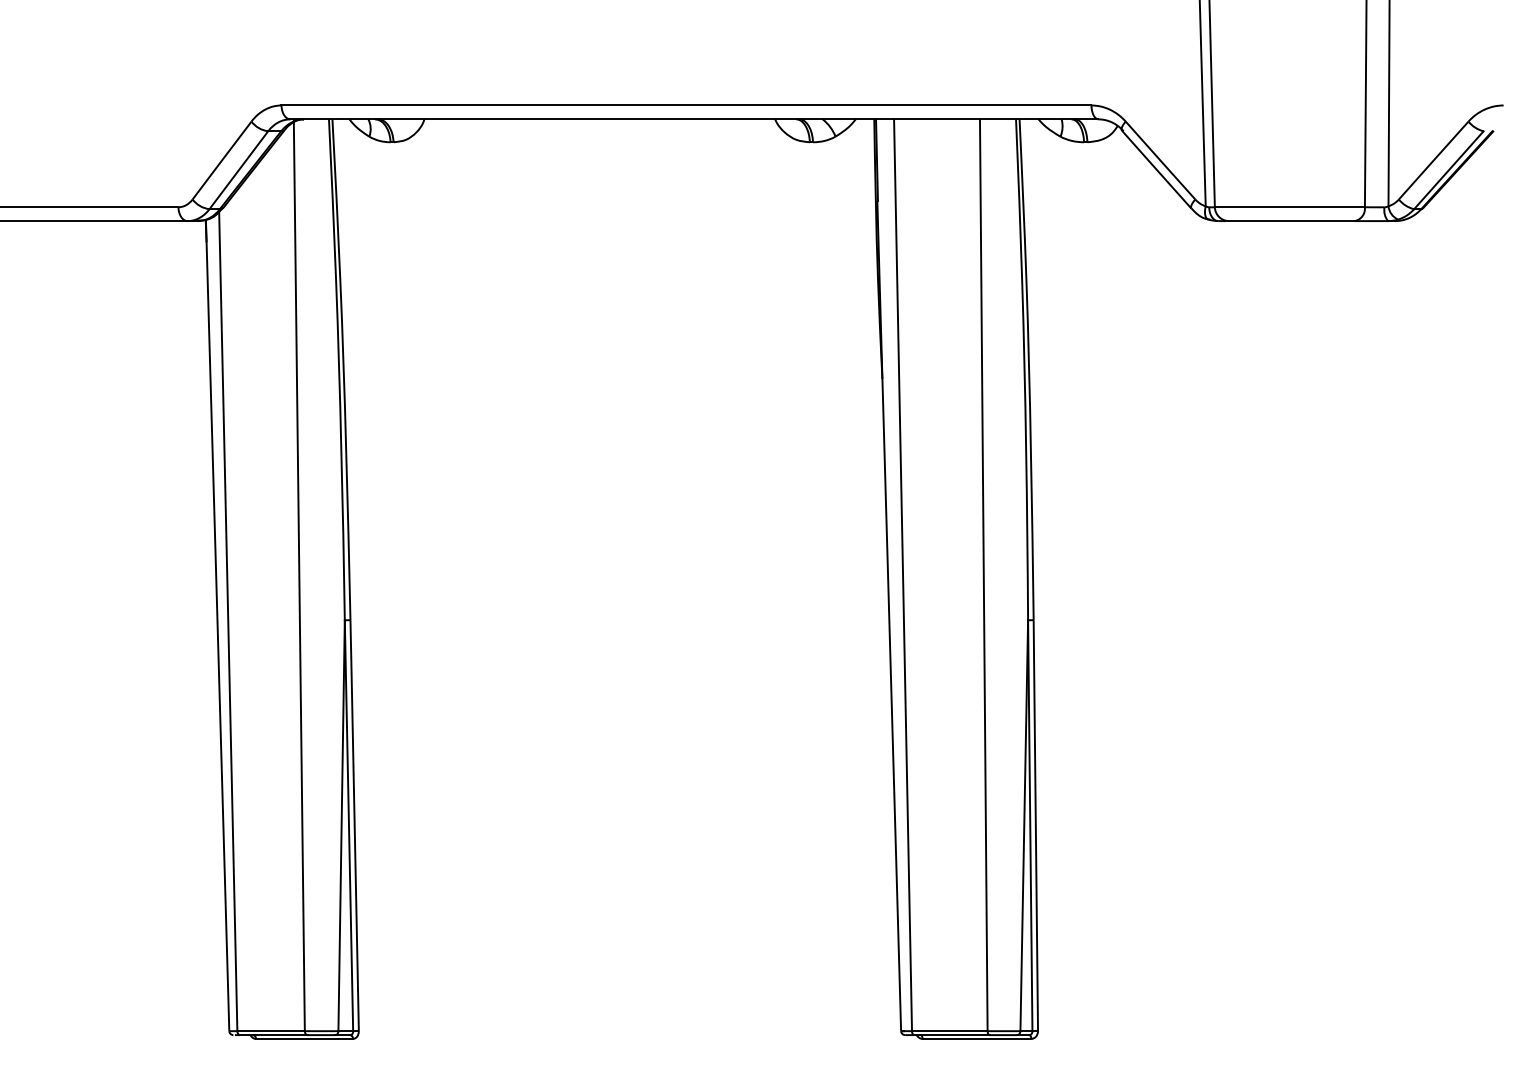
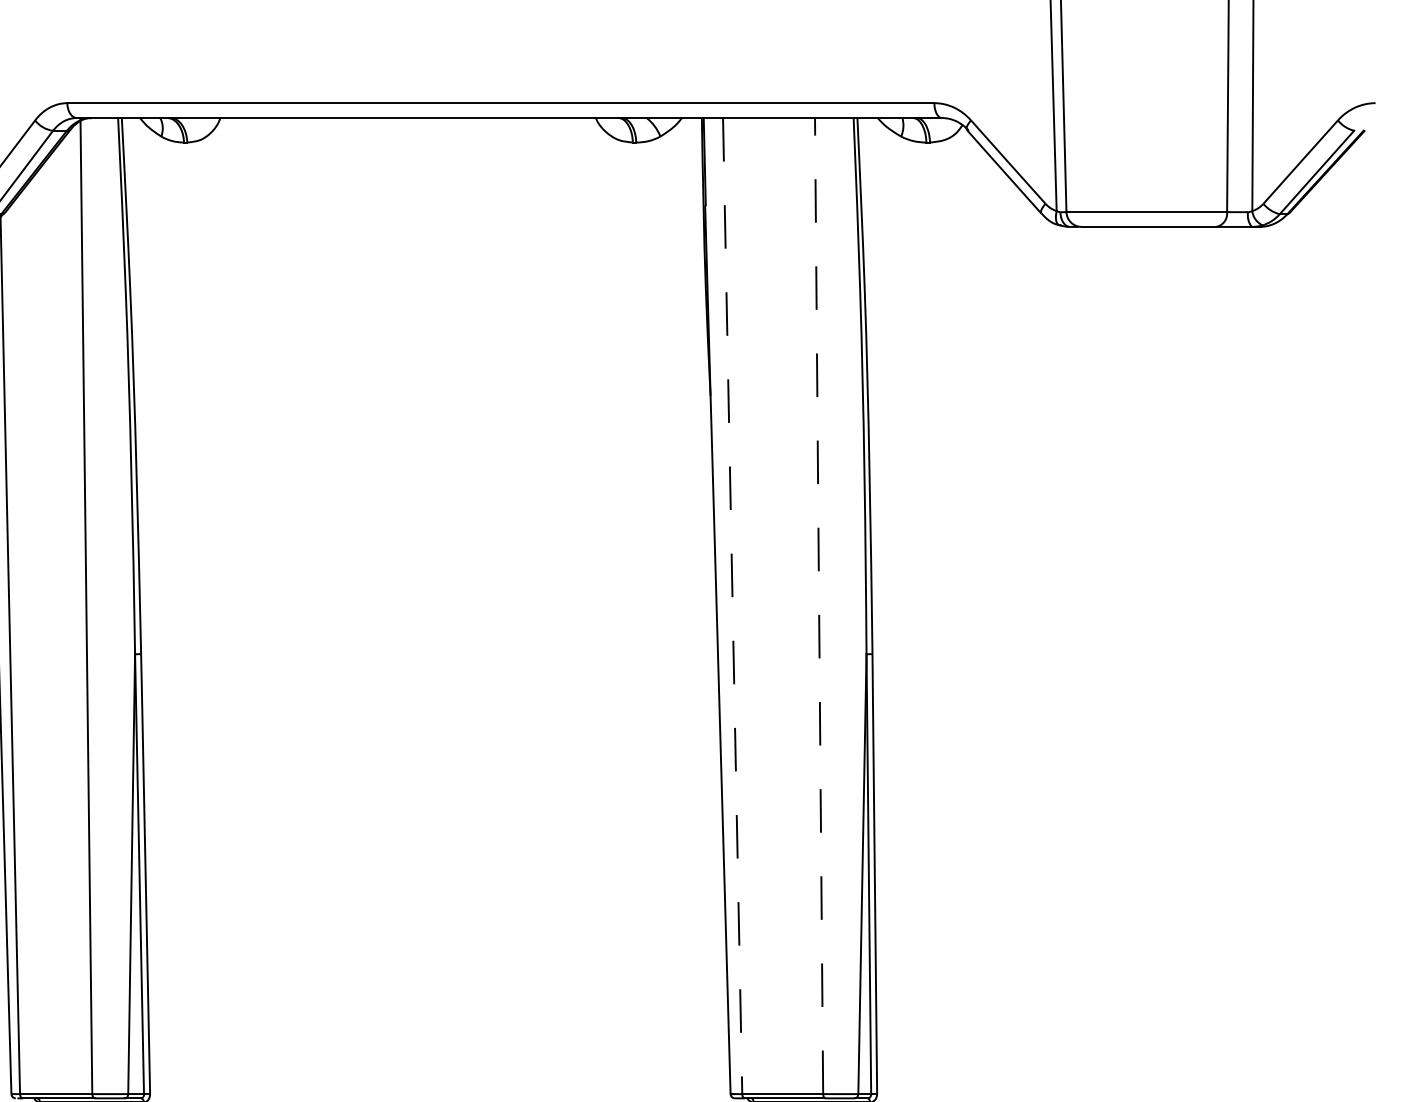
line: (903, 575) -> (733, 606), solid -> dashed
line: (983, 575) -> (818, 606), solid -> dashed

